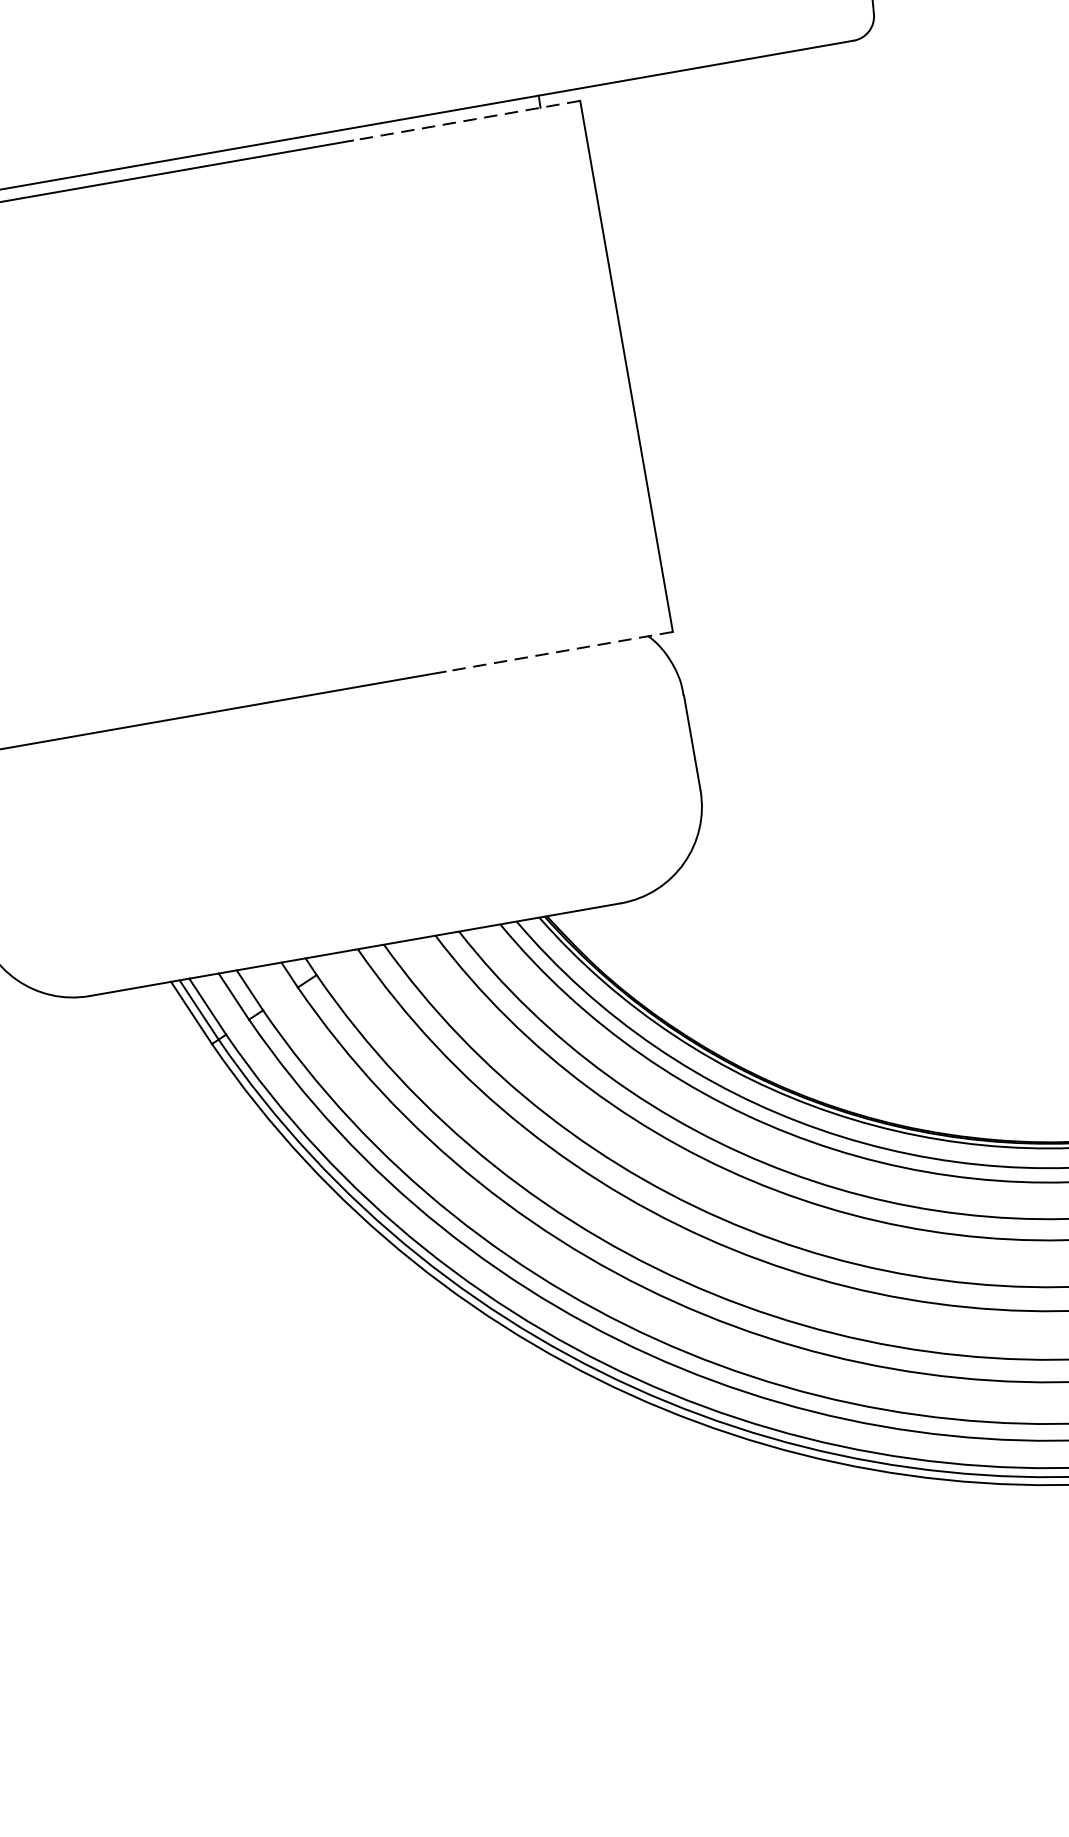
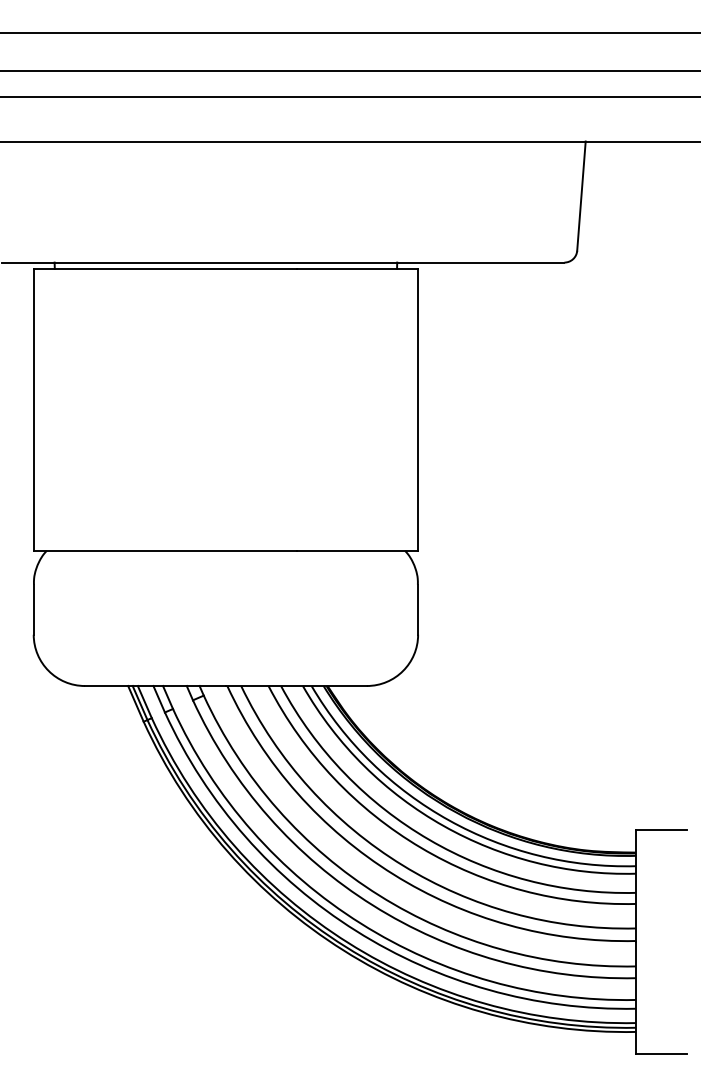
line: (466, 121) -> (357, 269), dashed -> solid
line: (558, 651) -> (357, 550), dashed -> solid

